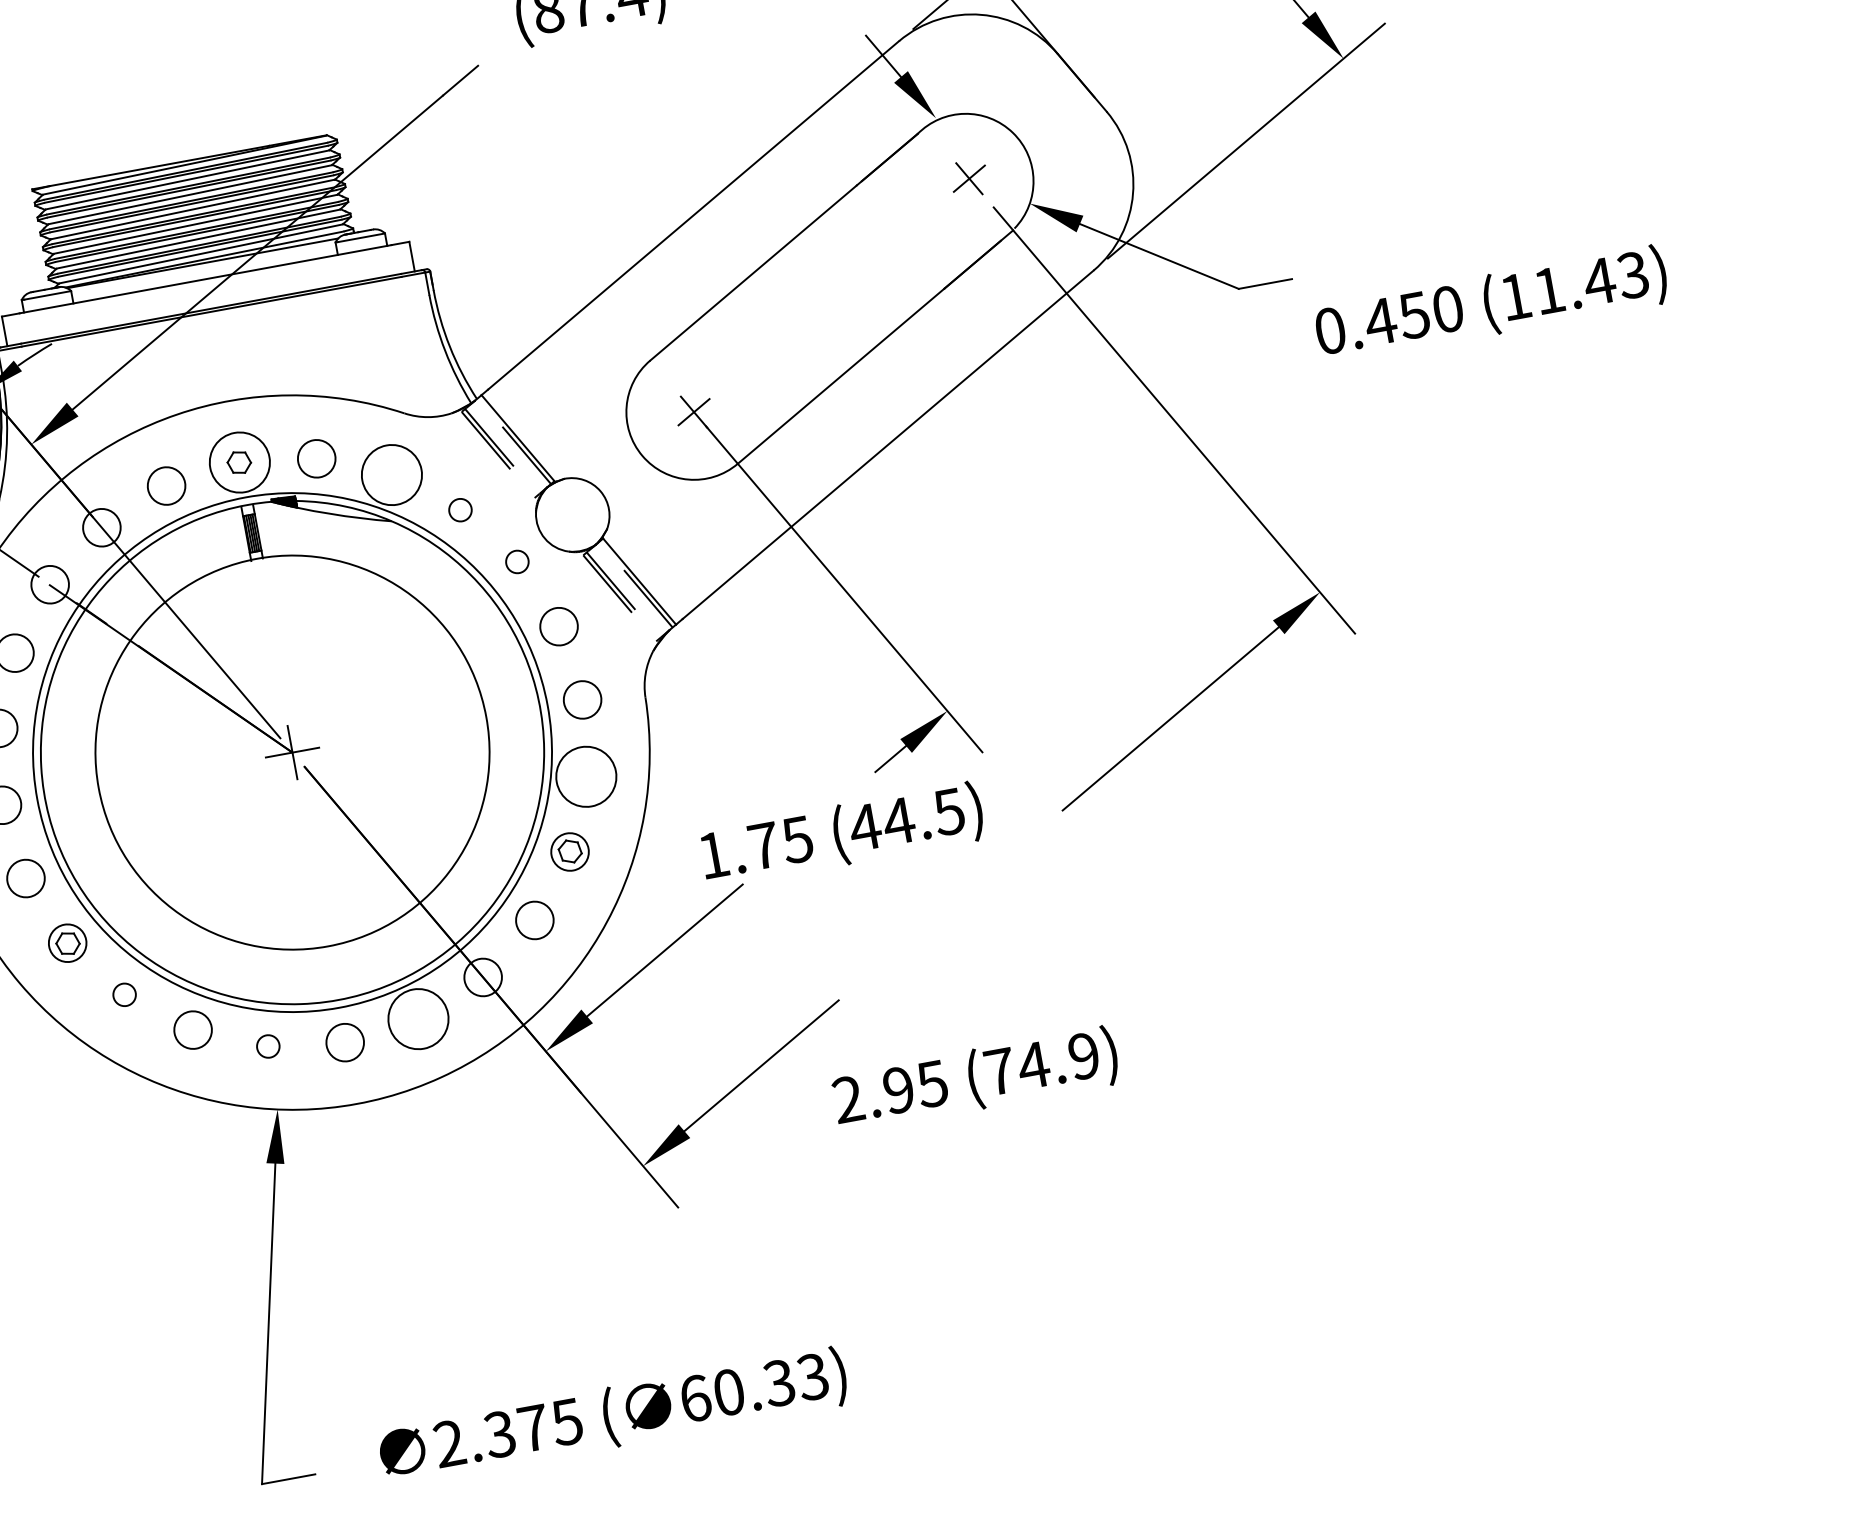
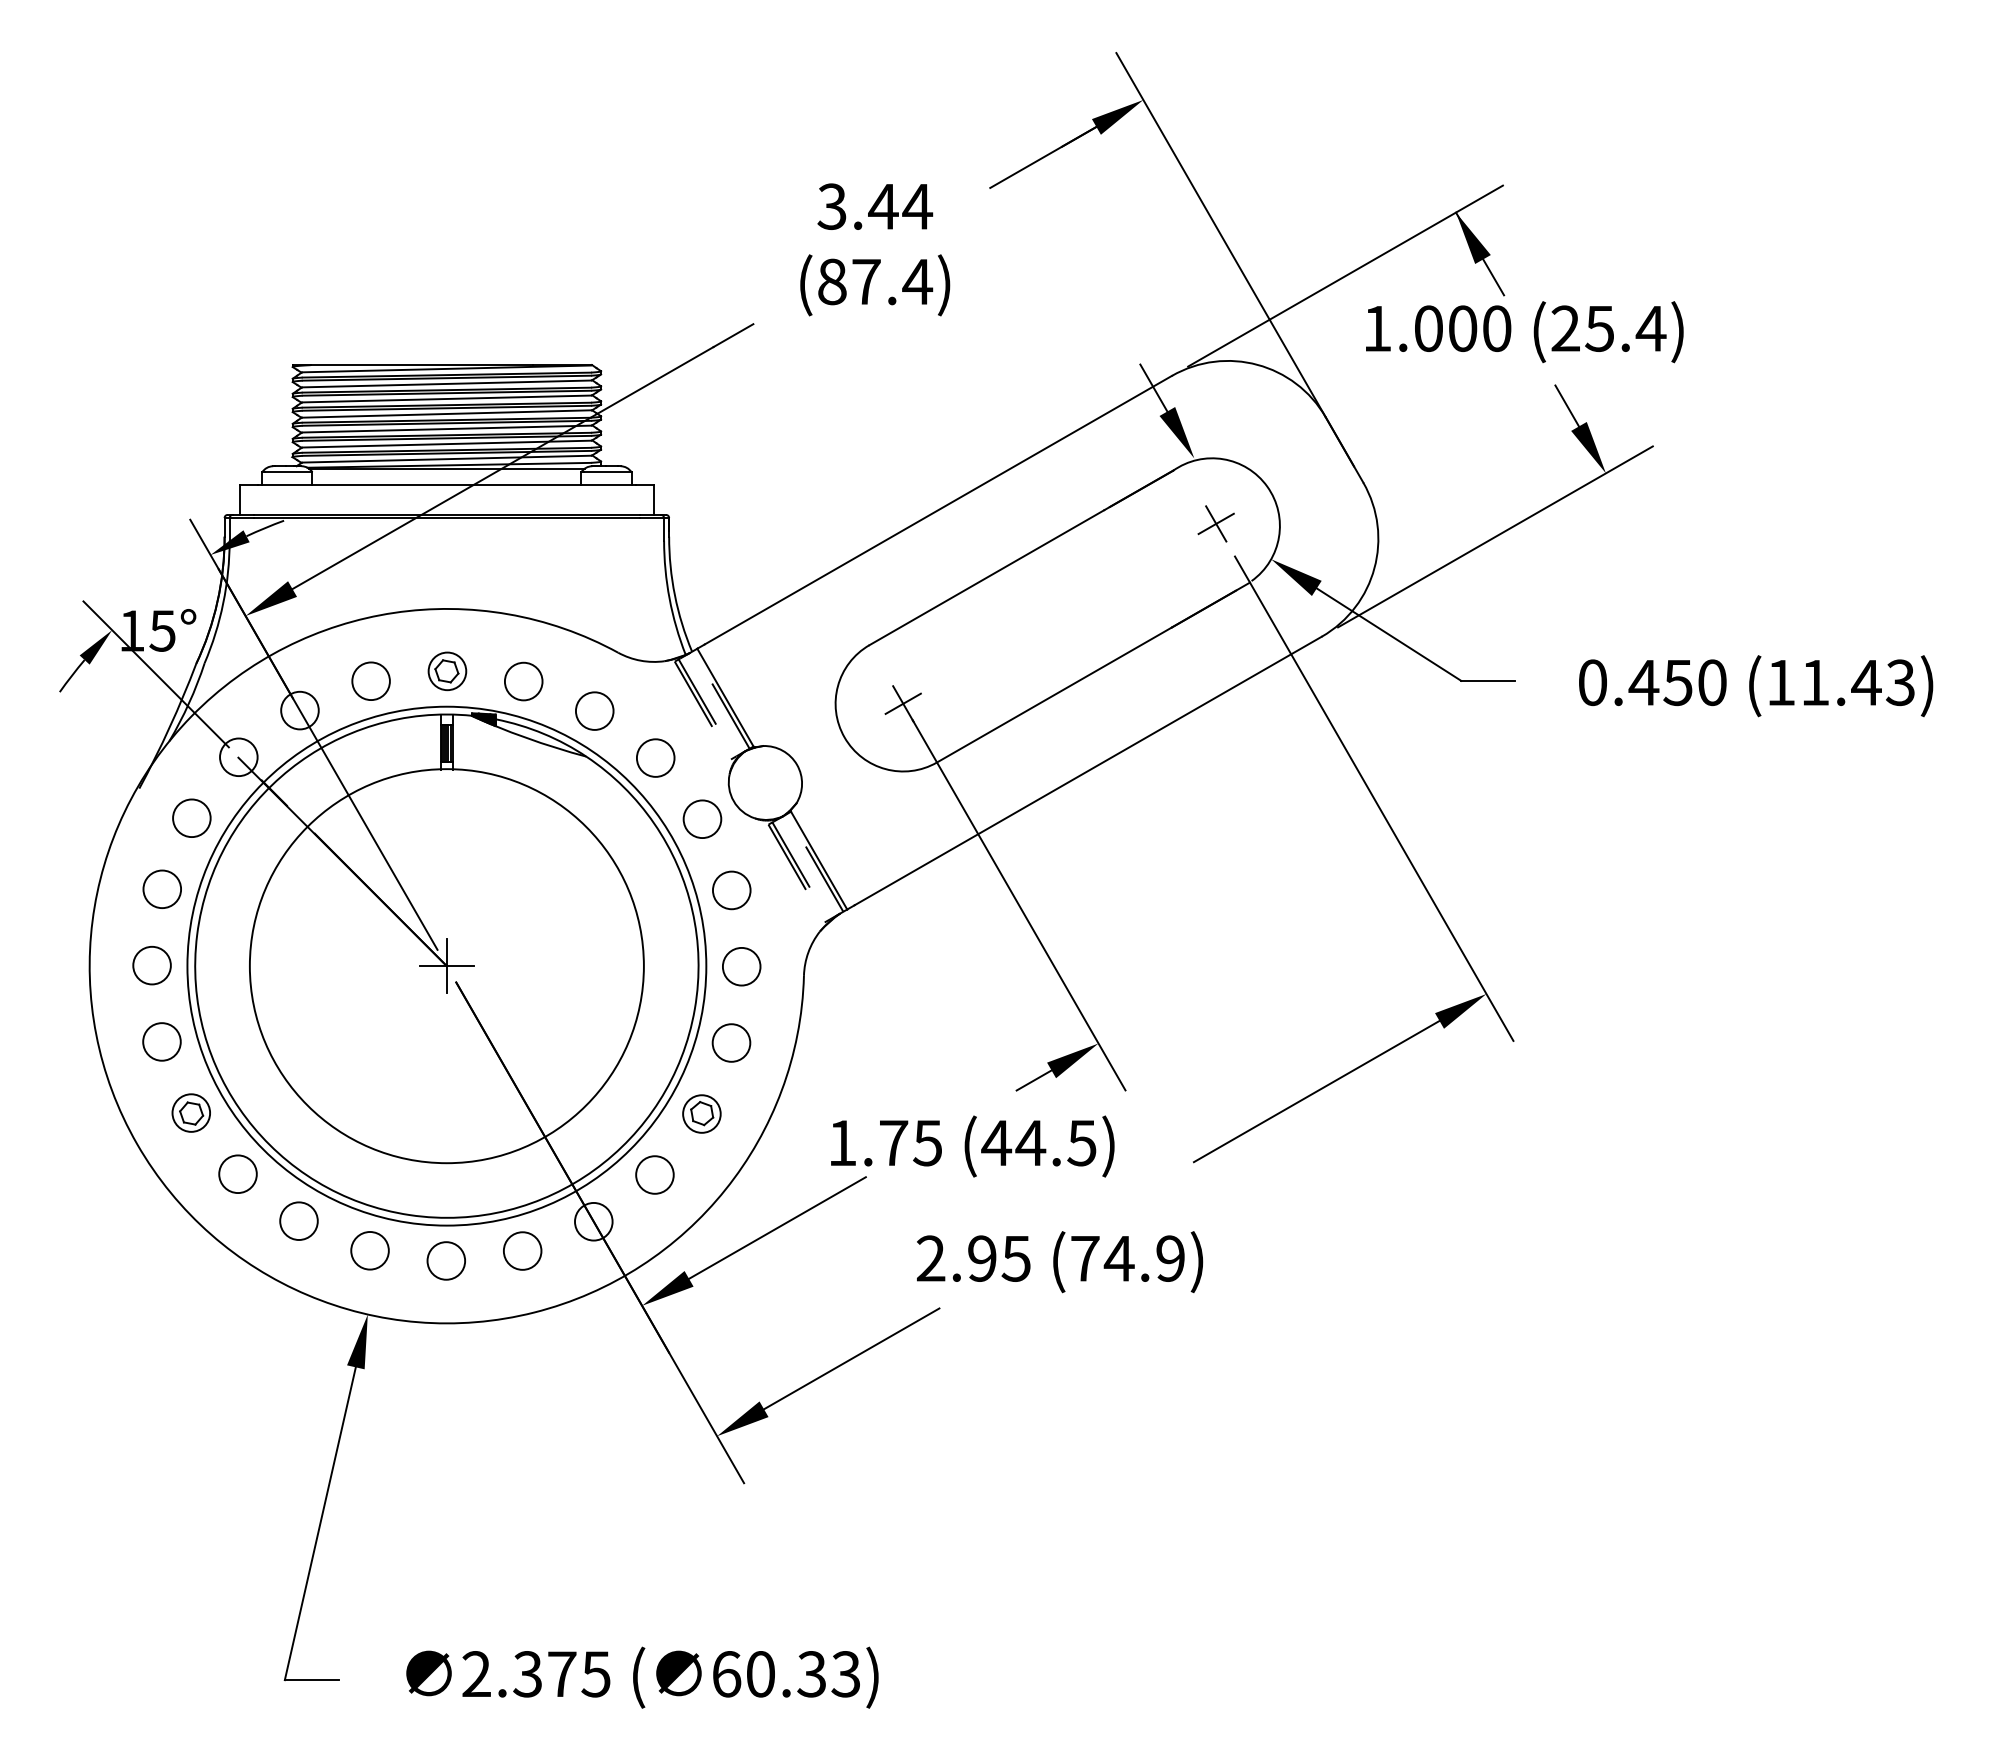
text: (1492, 305) -> (1756, 686), moved
circle: (239, 462) -> (447, 671), size x0.62
circle: (391, 474) -> (594, 710), size x0.62
circle: (460, 509) -> (655, 757), size x1.67
circle: (517, 562) -> (702, 819), size x1.67
circle: (586, 776) -> (731, 1042), size x0.62
circle: (124, 994) -> (237, 1173), size x1.67
circle: (418, 1018) -> (522, 1250), size x0.62
circle: (267, 1046) -> (369, 1250), size x1.67
text: (976, 1079) -> (1060, 1262), moved

